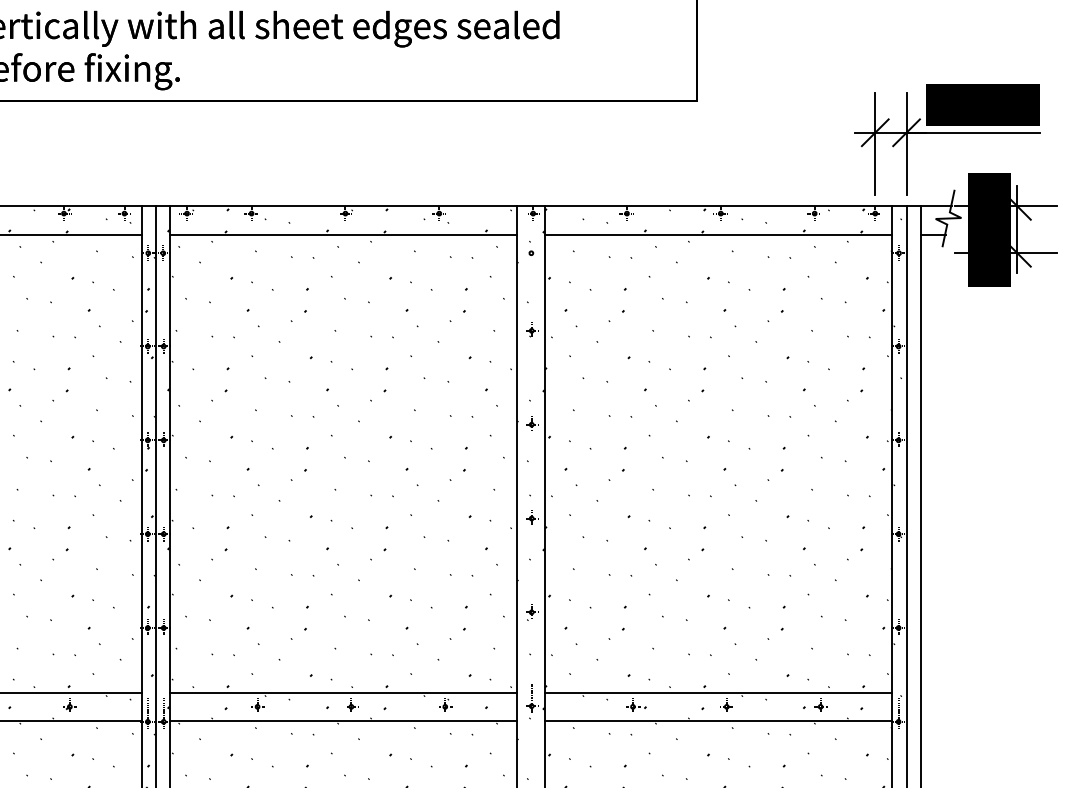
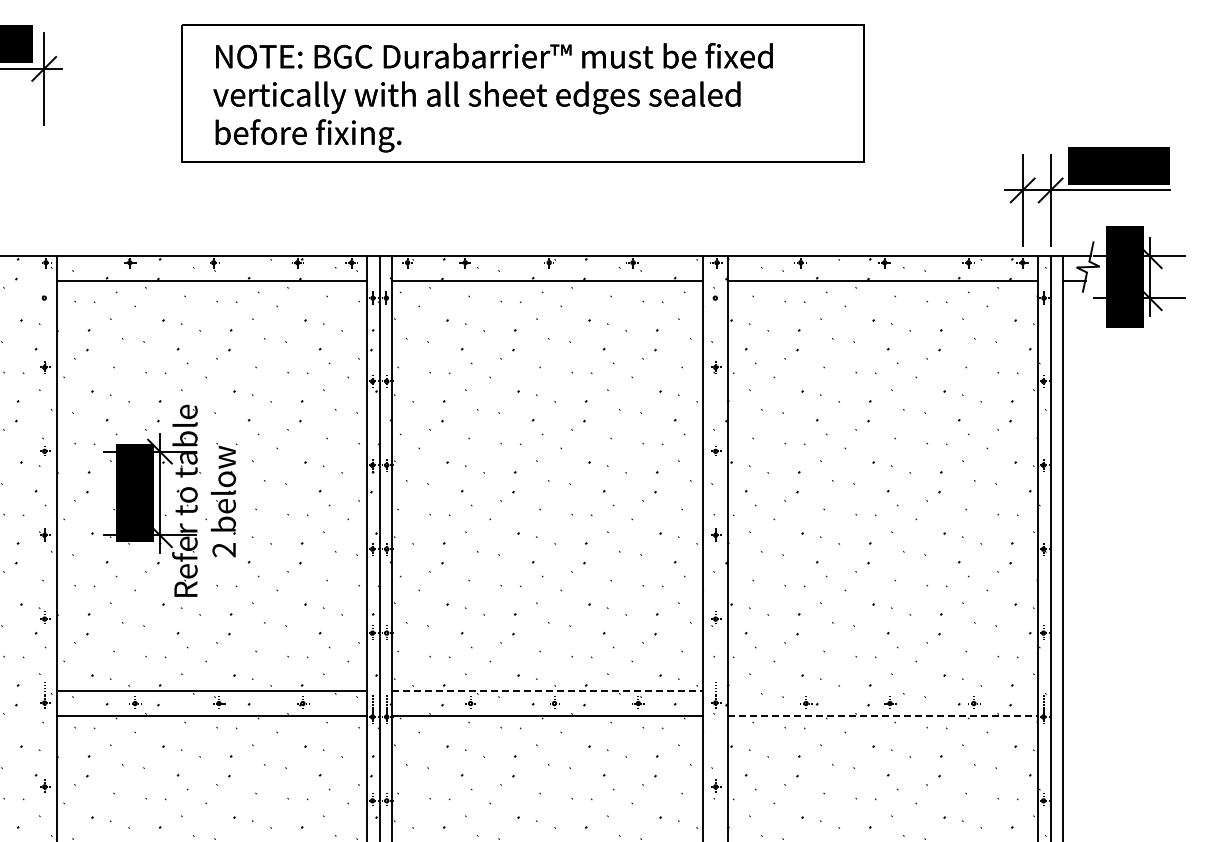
line: (343, 692) -> (547, 690), solid -> dashed
line: (718, 692) -> (882, 690), removed
line: (719, 721) -> (883, 716), solid -> dashed

